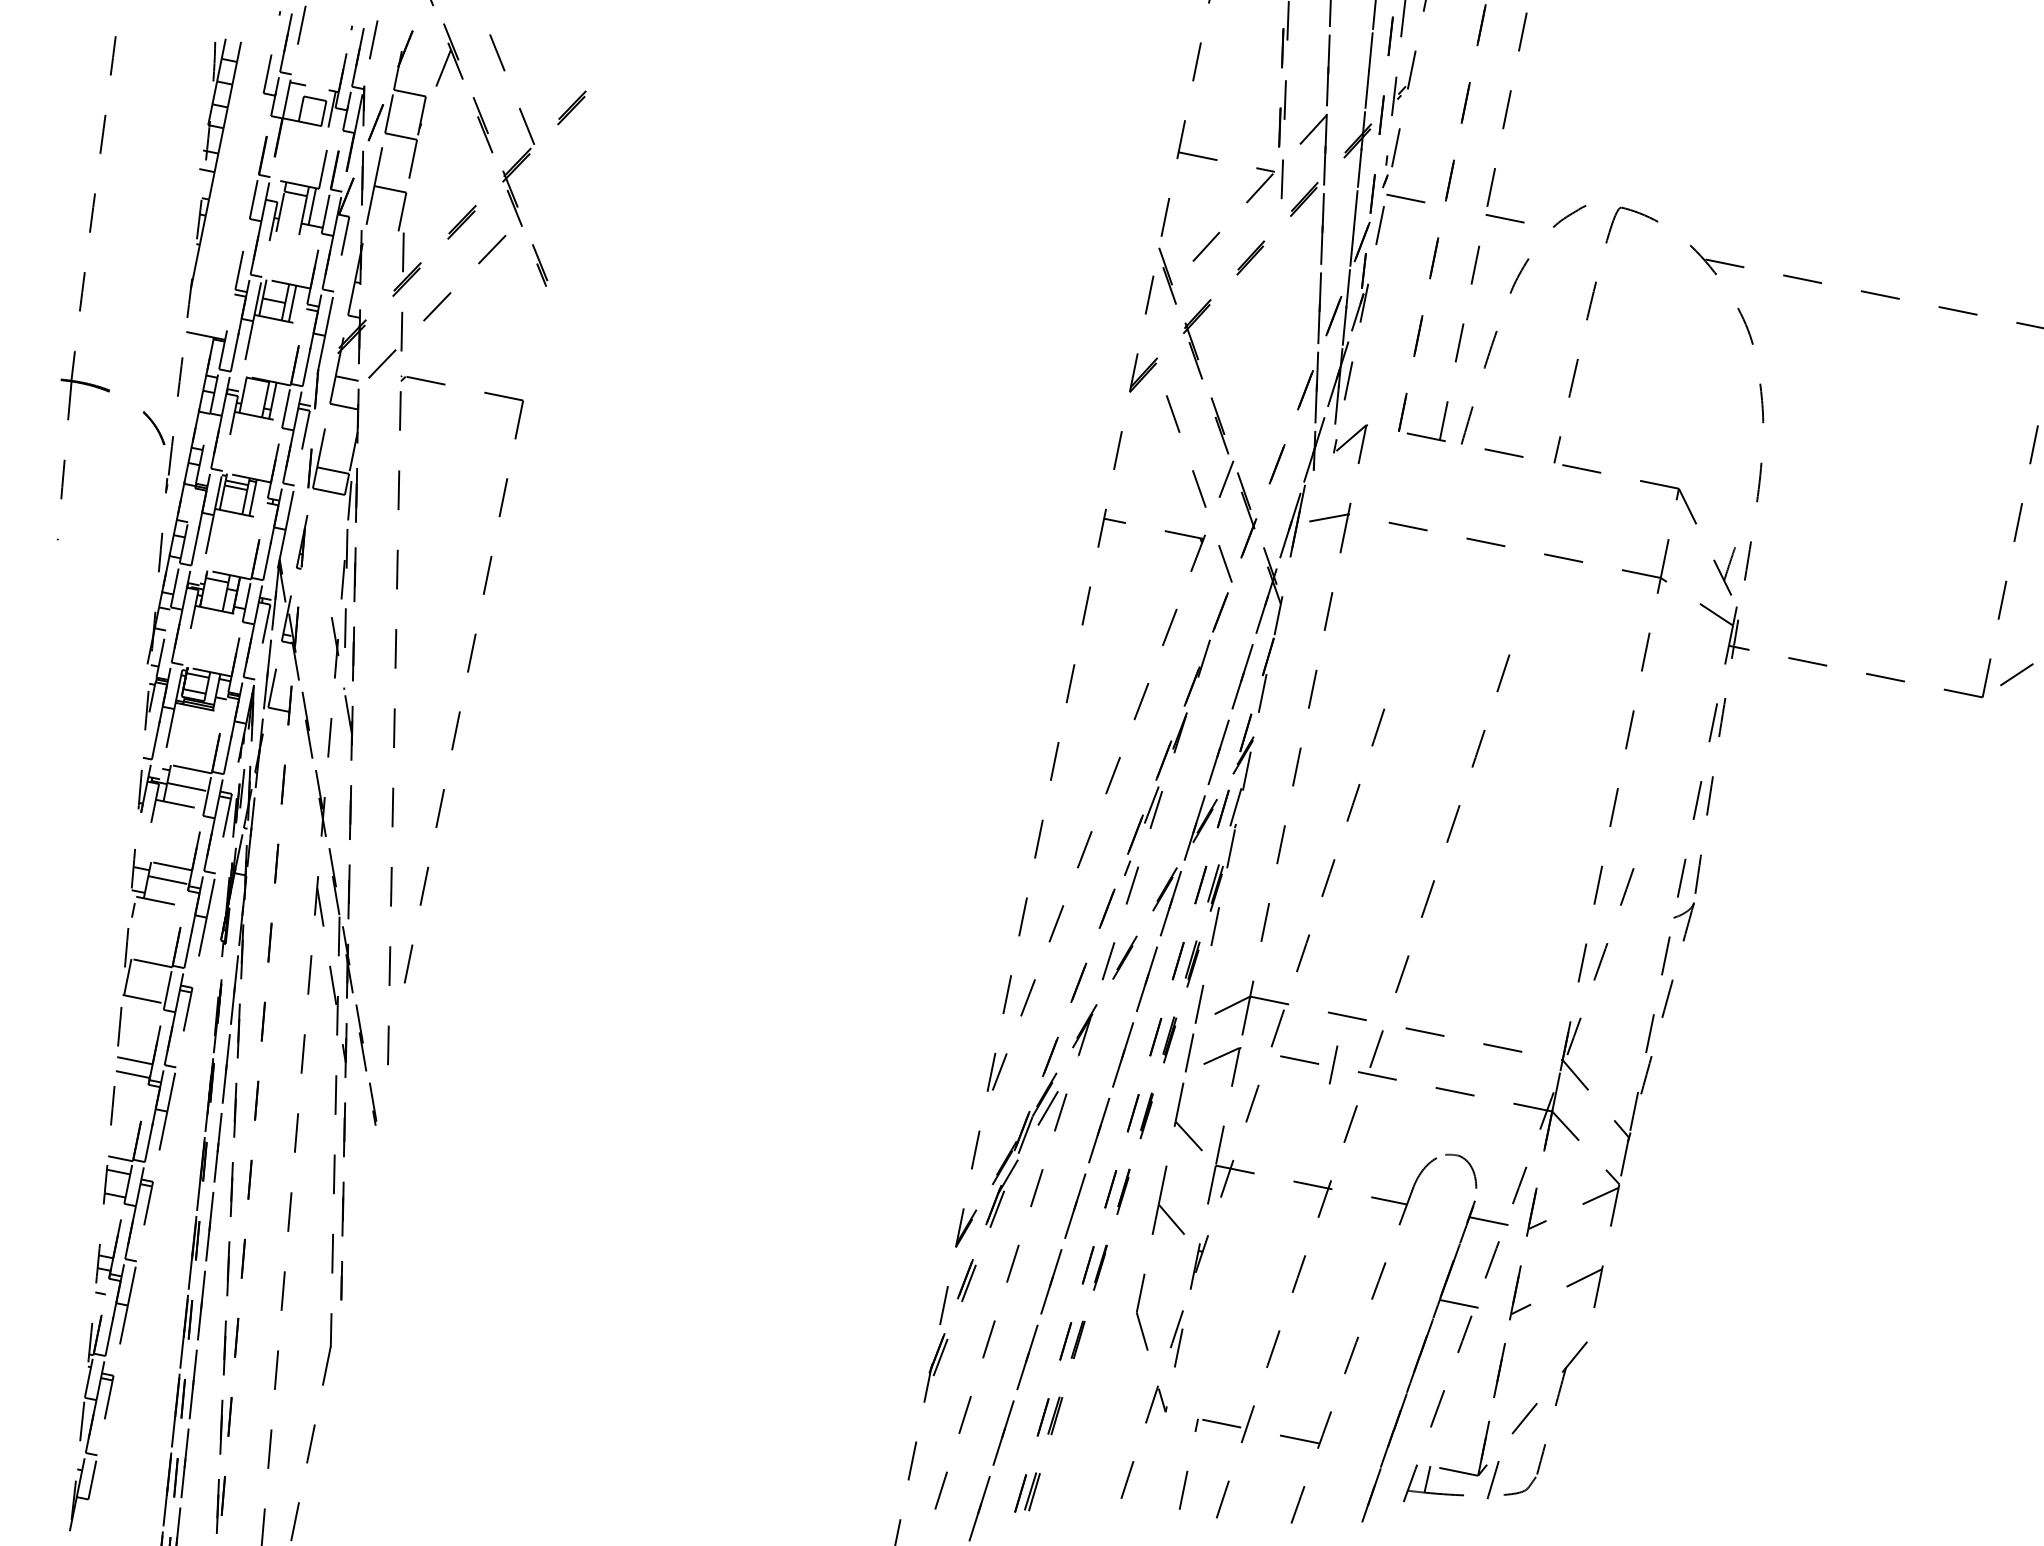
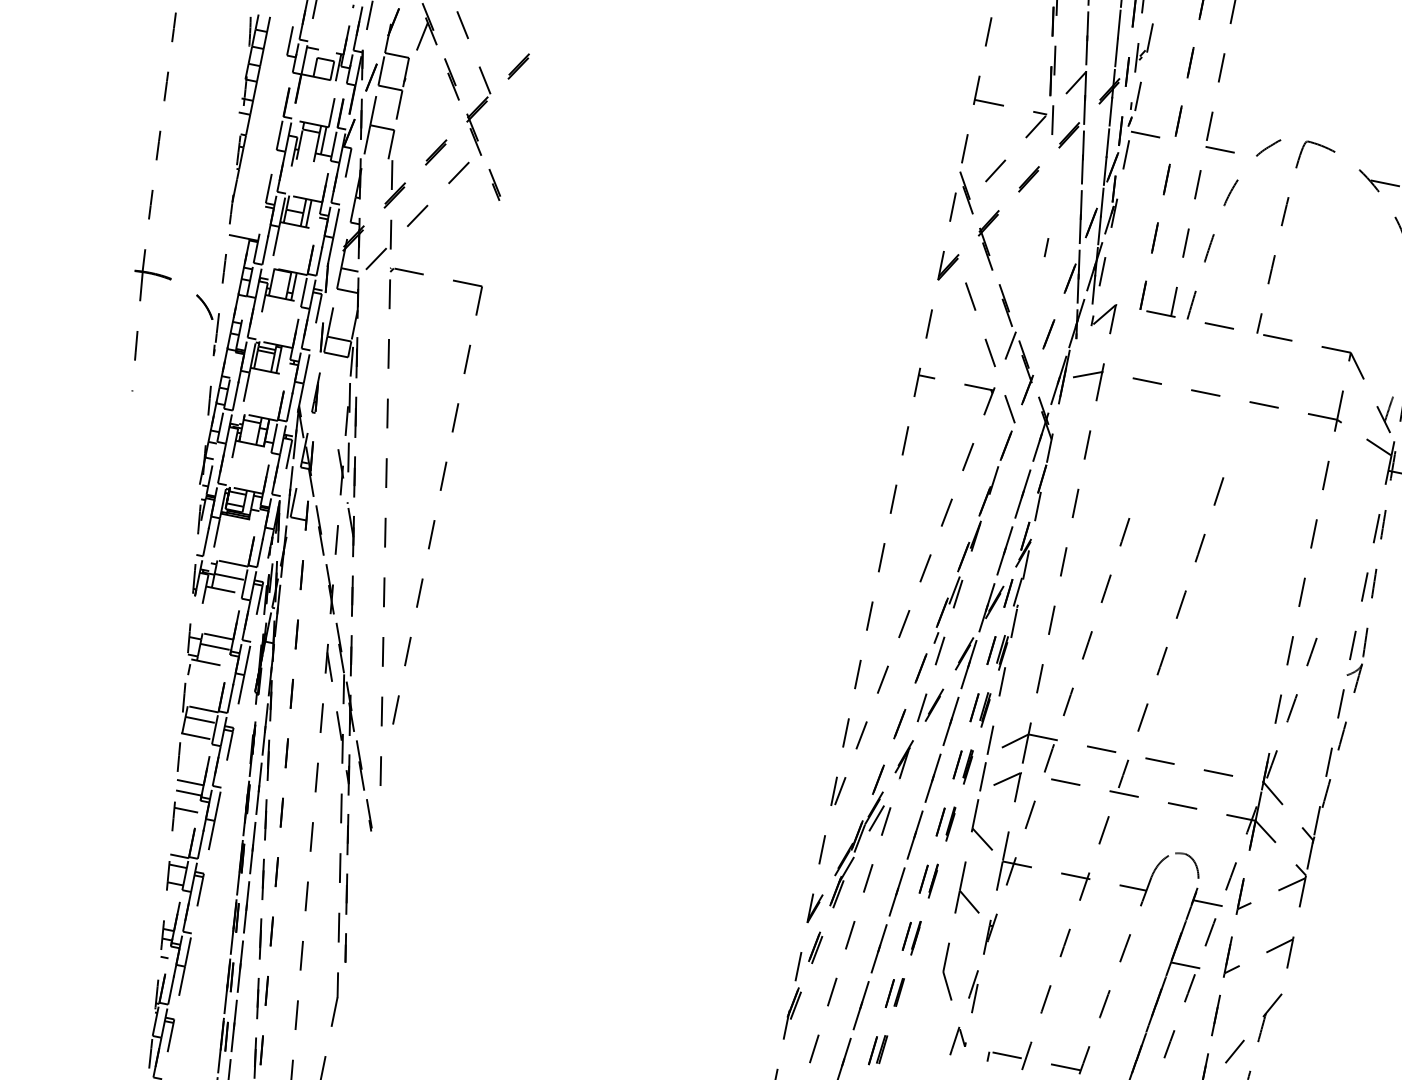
line: (1273, 348) -> (1046, 247), added
line: (148, 977) -> (200, 720), added
line: (1333, 1064) -> (1091, 785), removed
line: (129, 1097) -> (186, 810), added

